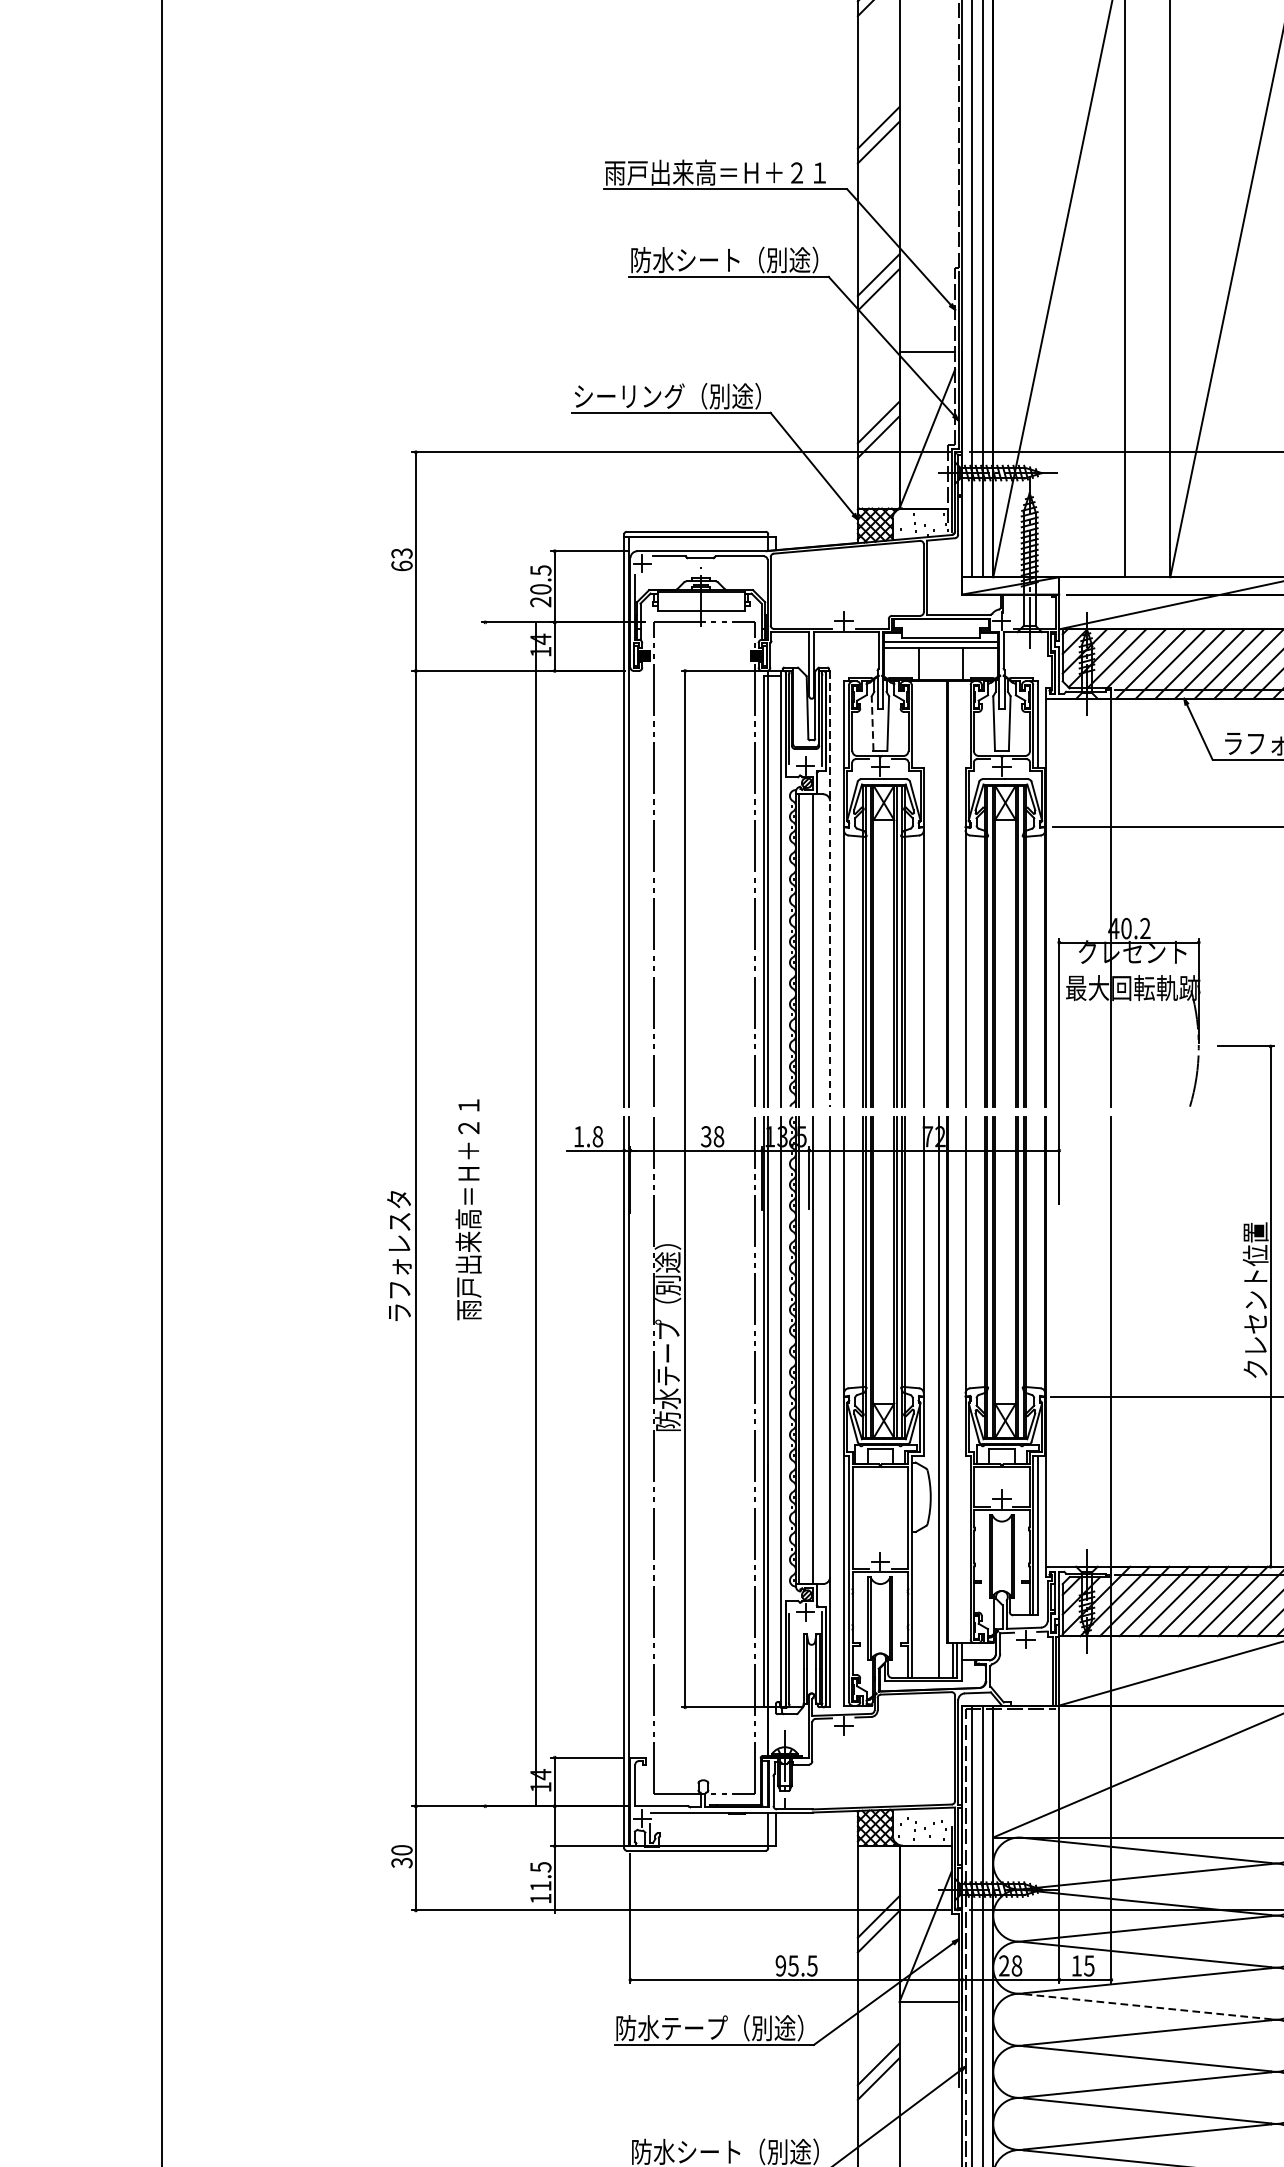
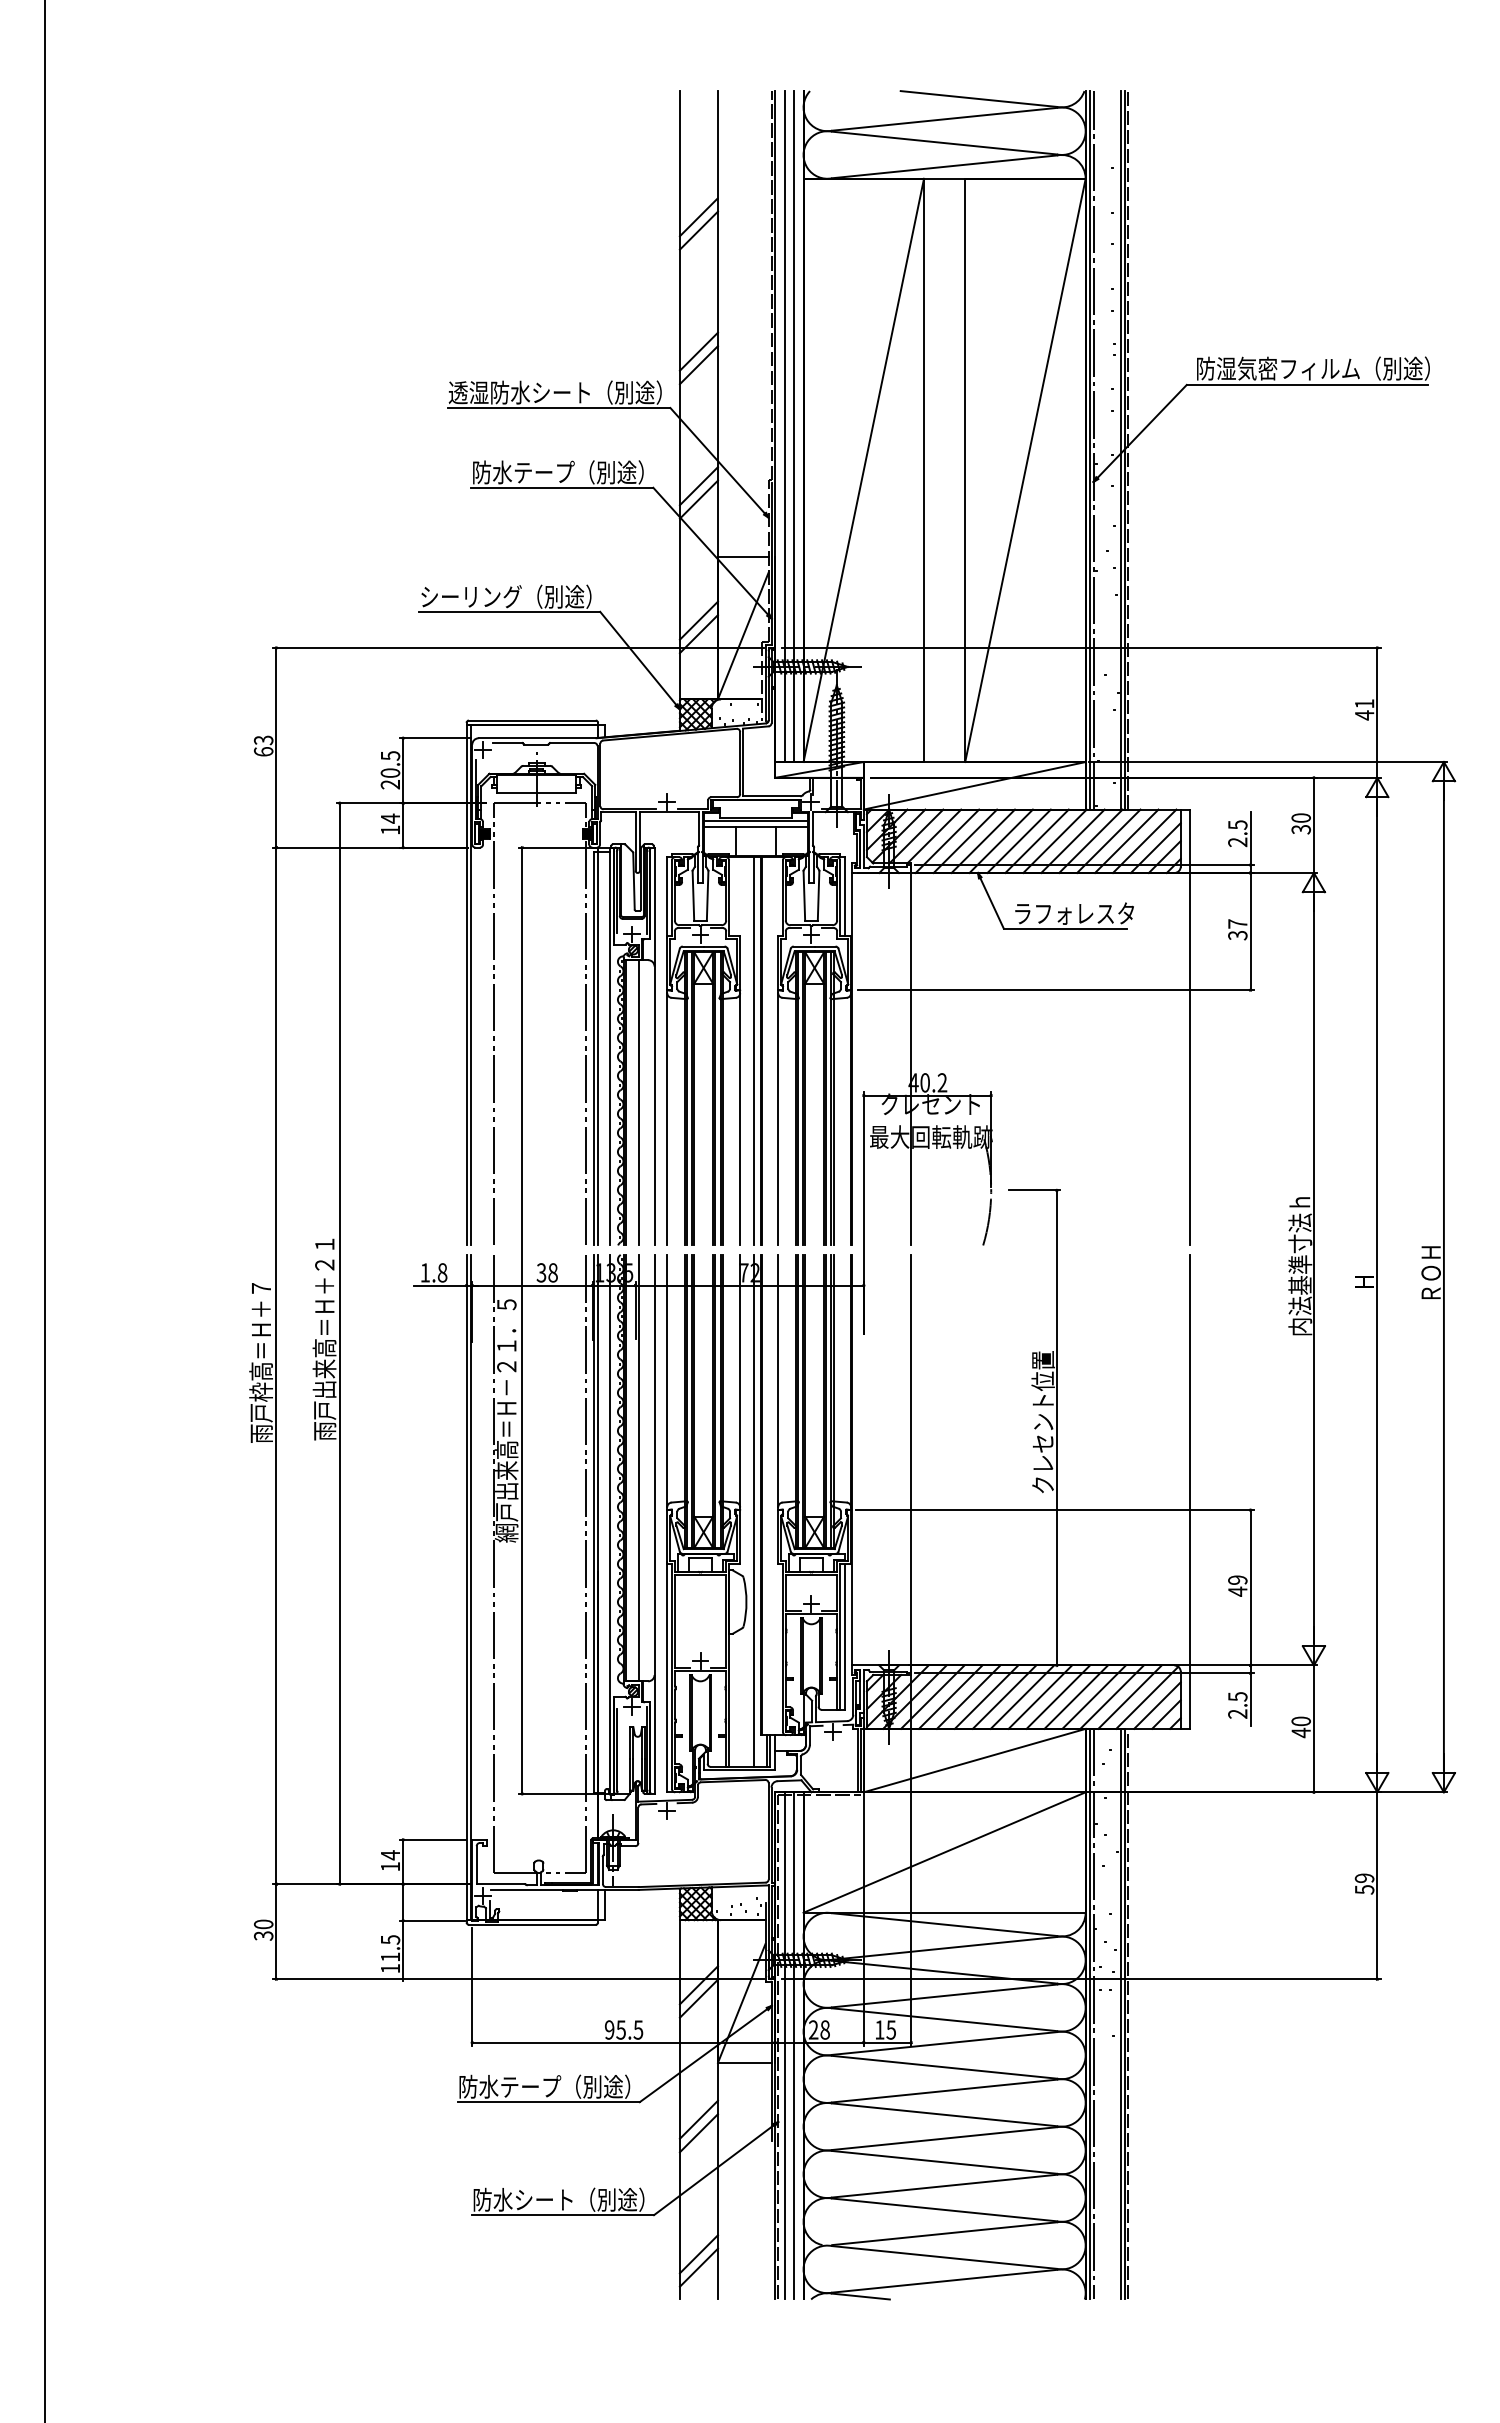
text: (720, 172) -> (554, 392), 雨戸出来高＝Ｈ＋２１ -> 透湿防水シート（別途）
text: (709, 259) -> (544, 471), 防水シート（別途） -> 防水テープ（別途）
line: (872, 723) -> (693, 895), dashed -> solid
line: (830, 888) -> (654, 1046), dashed -> solid
line: (939, 894) -> (754, 1051), added
line: (535, 1214) -> (339, 1343), moved
text: (398, 1234) -> (260, 1362), ラフォレスタ -> 雨戸枠高＝Ｈ＋７
text: (667, 1298) -> (506, 1420), 防水テープ（別途） -> 網戸出来高＝Ｈ－２１．５
line: (1148, 2006) -> (945, 2067), dashed -> solid

